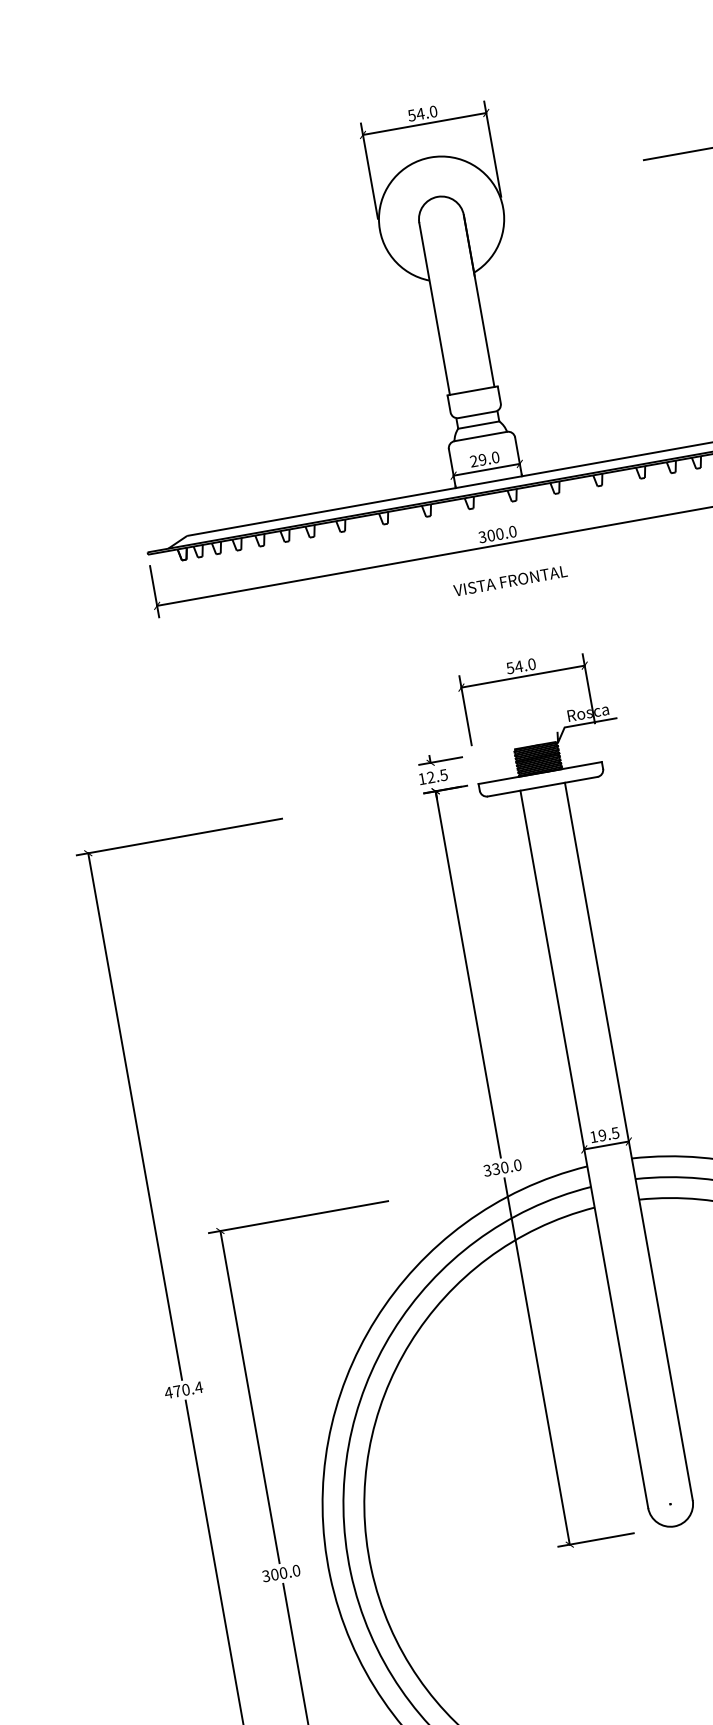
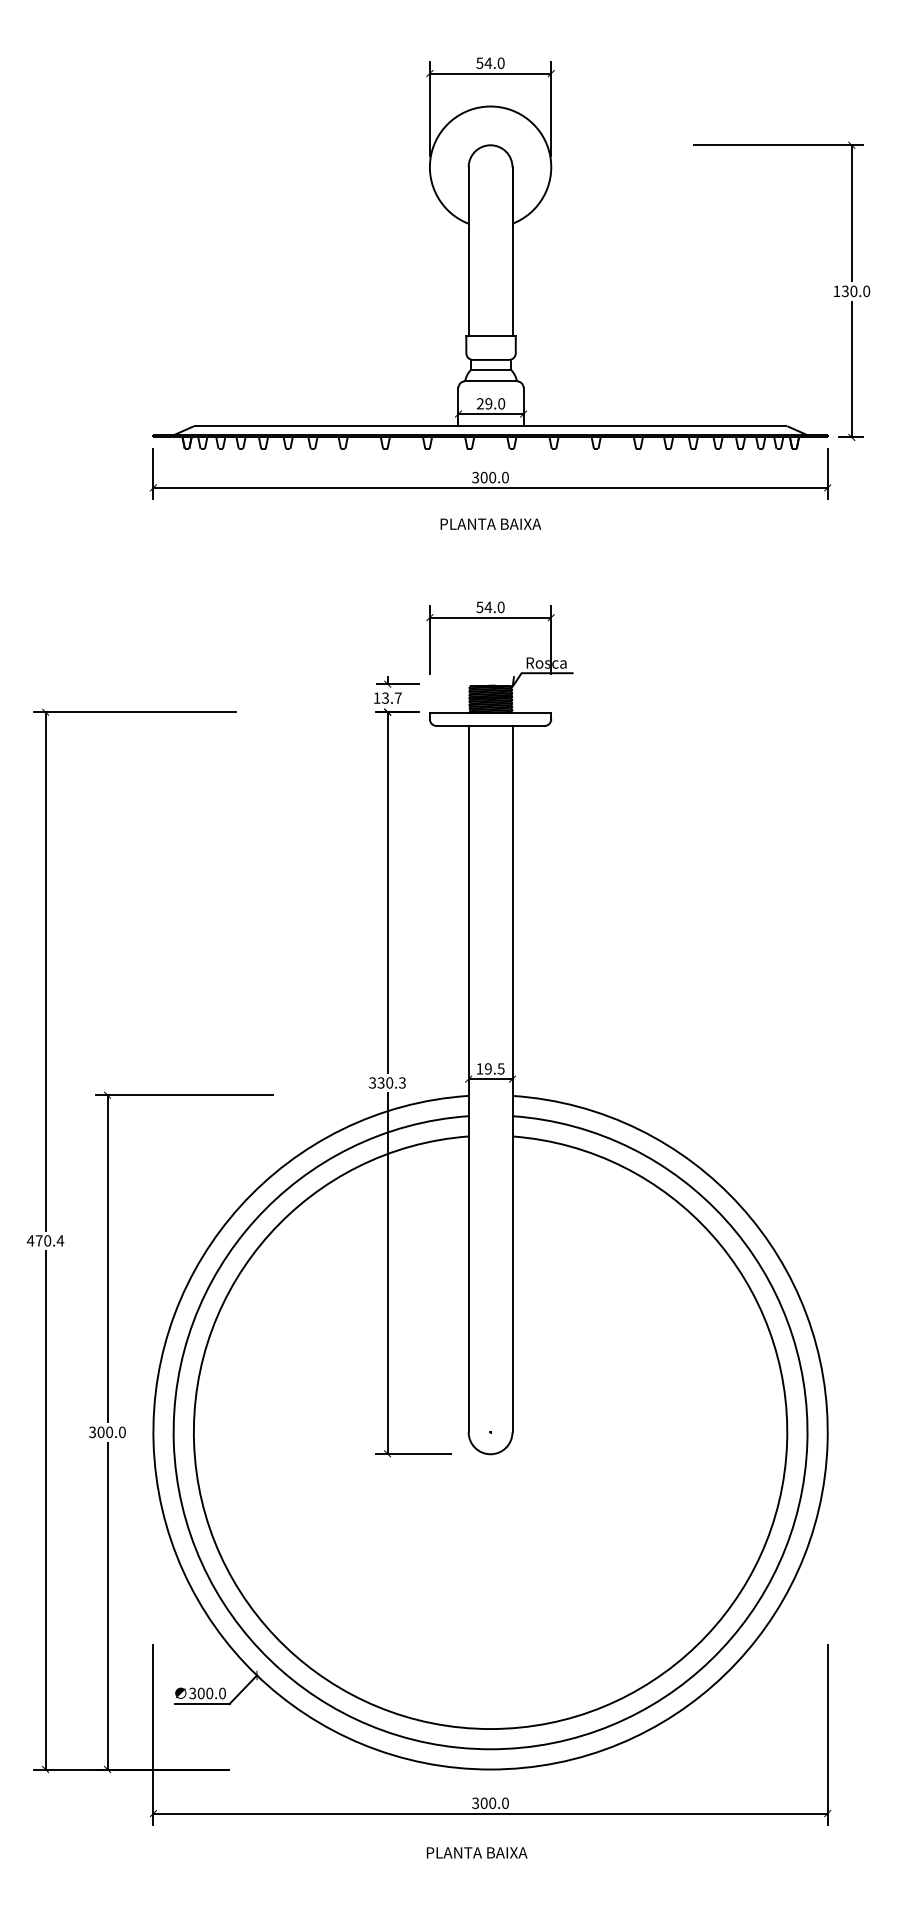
text: (510, 580) -> (494, 523), VISTA FRONTAL -> PLANTA BAIXA
text: (436, 775) -> (391, 697), 12.5 -> 13.7
text: (517, 1164) -> (402, 1082), 330.0 -> 330.3

